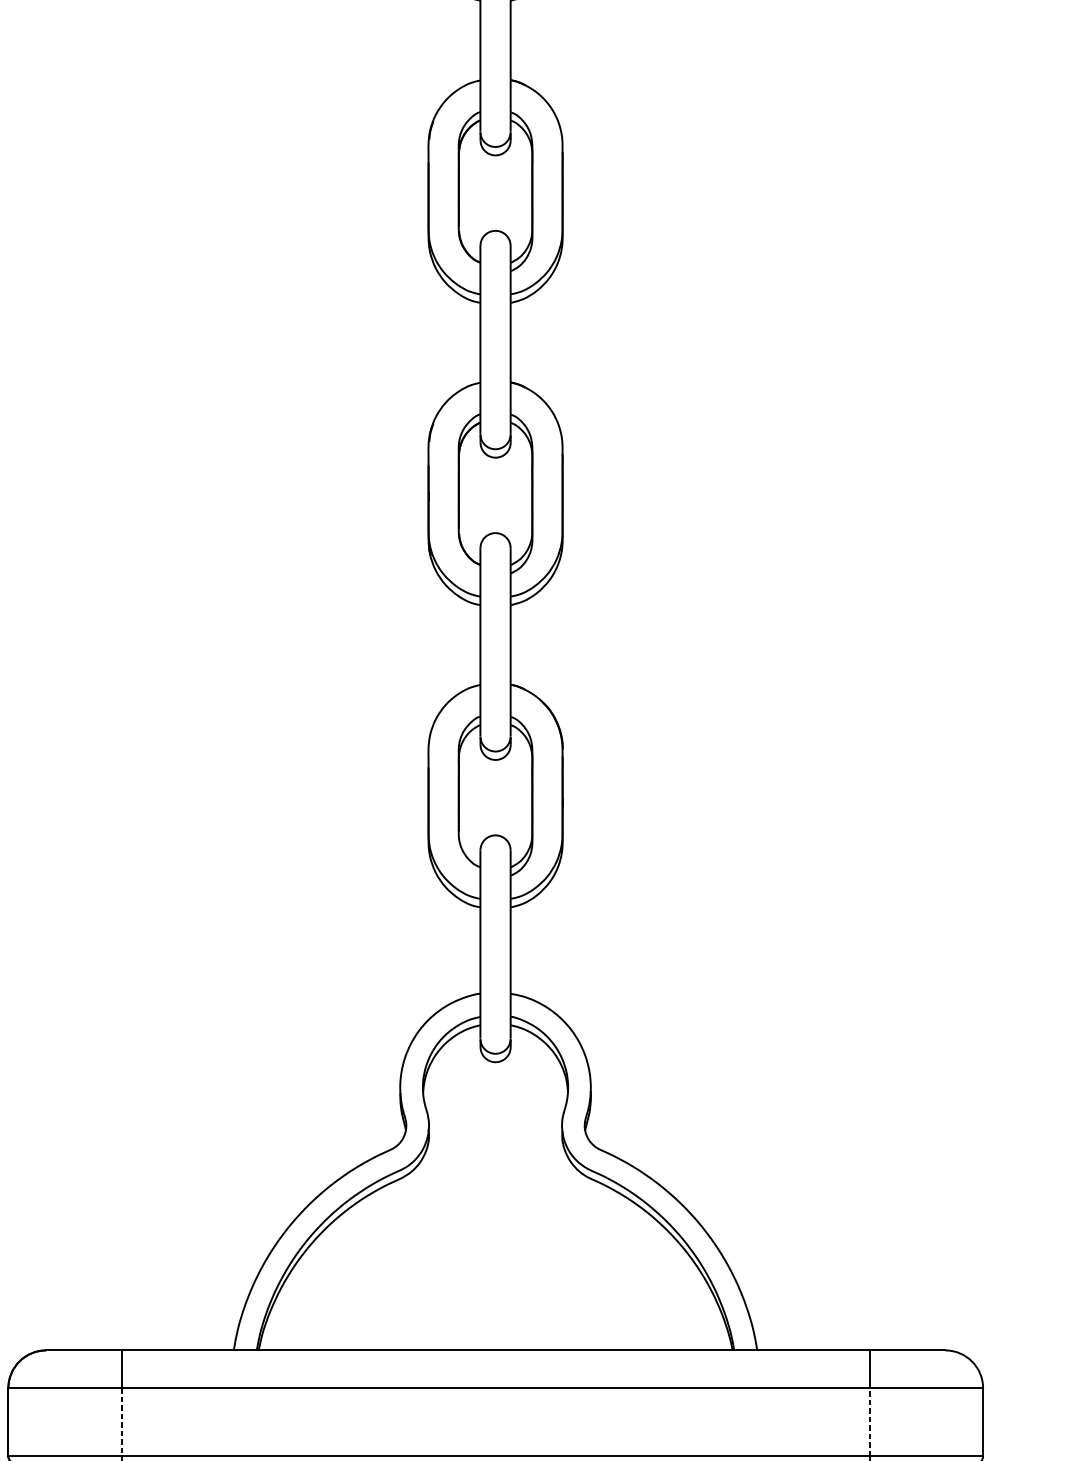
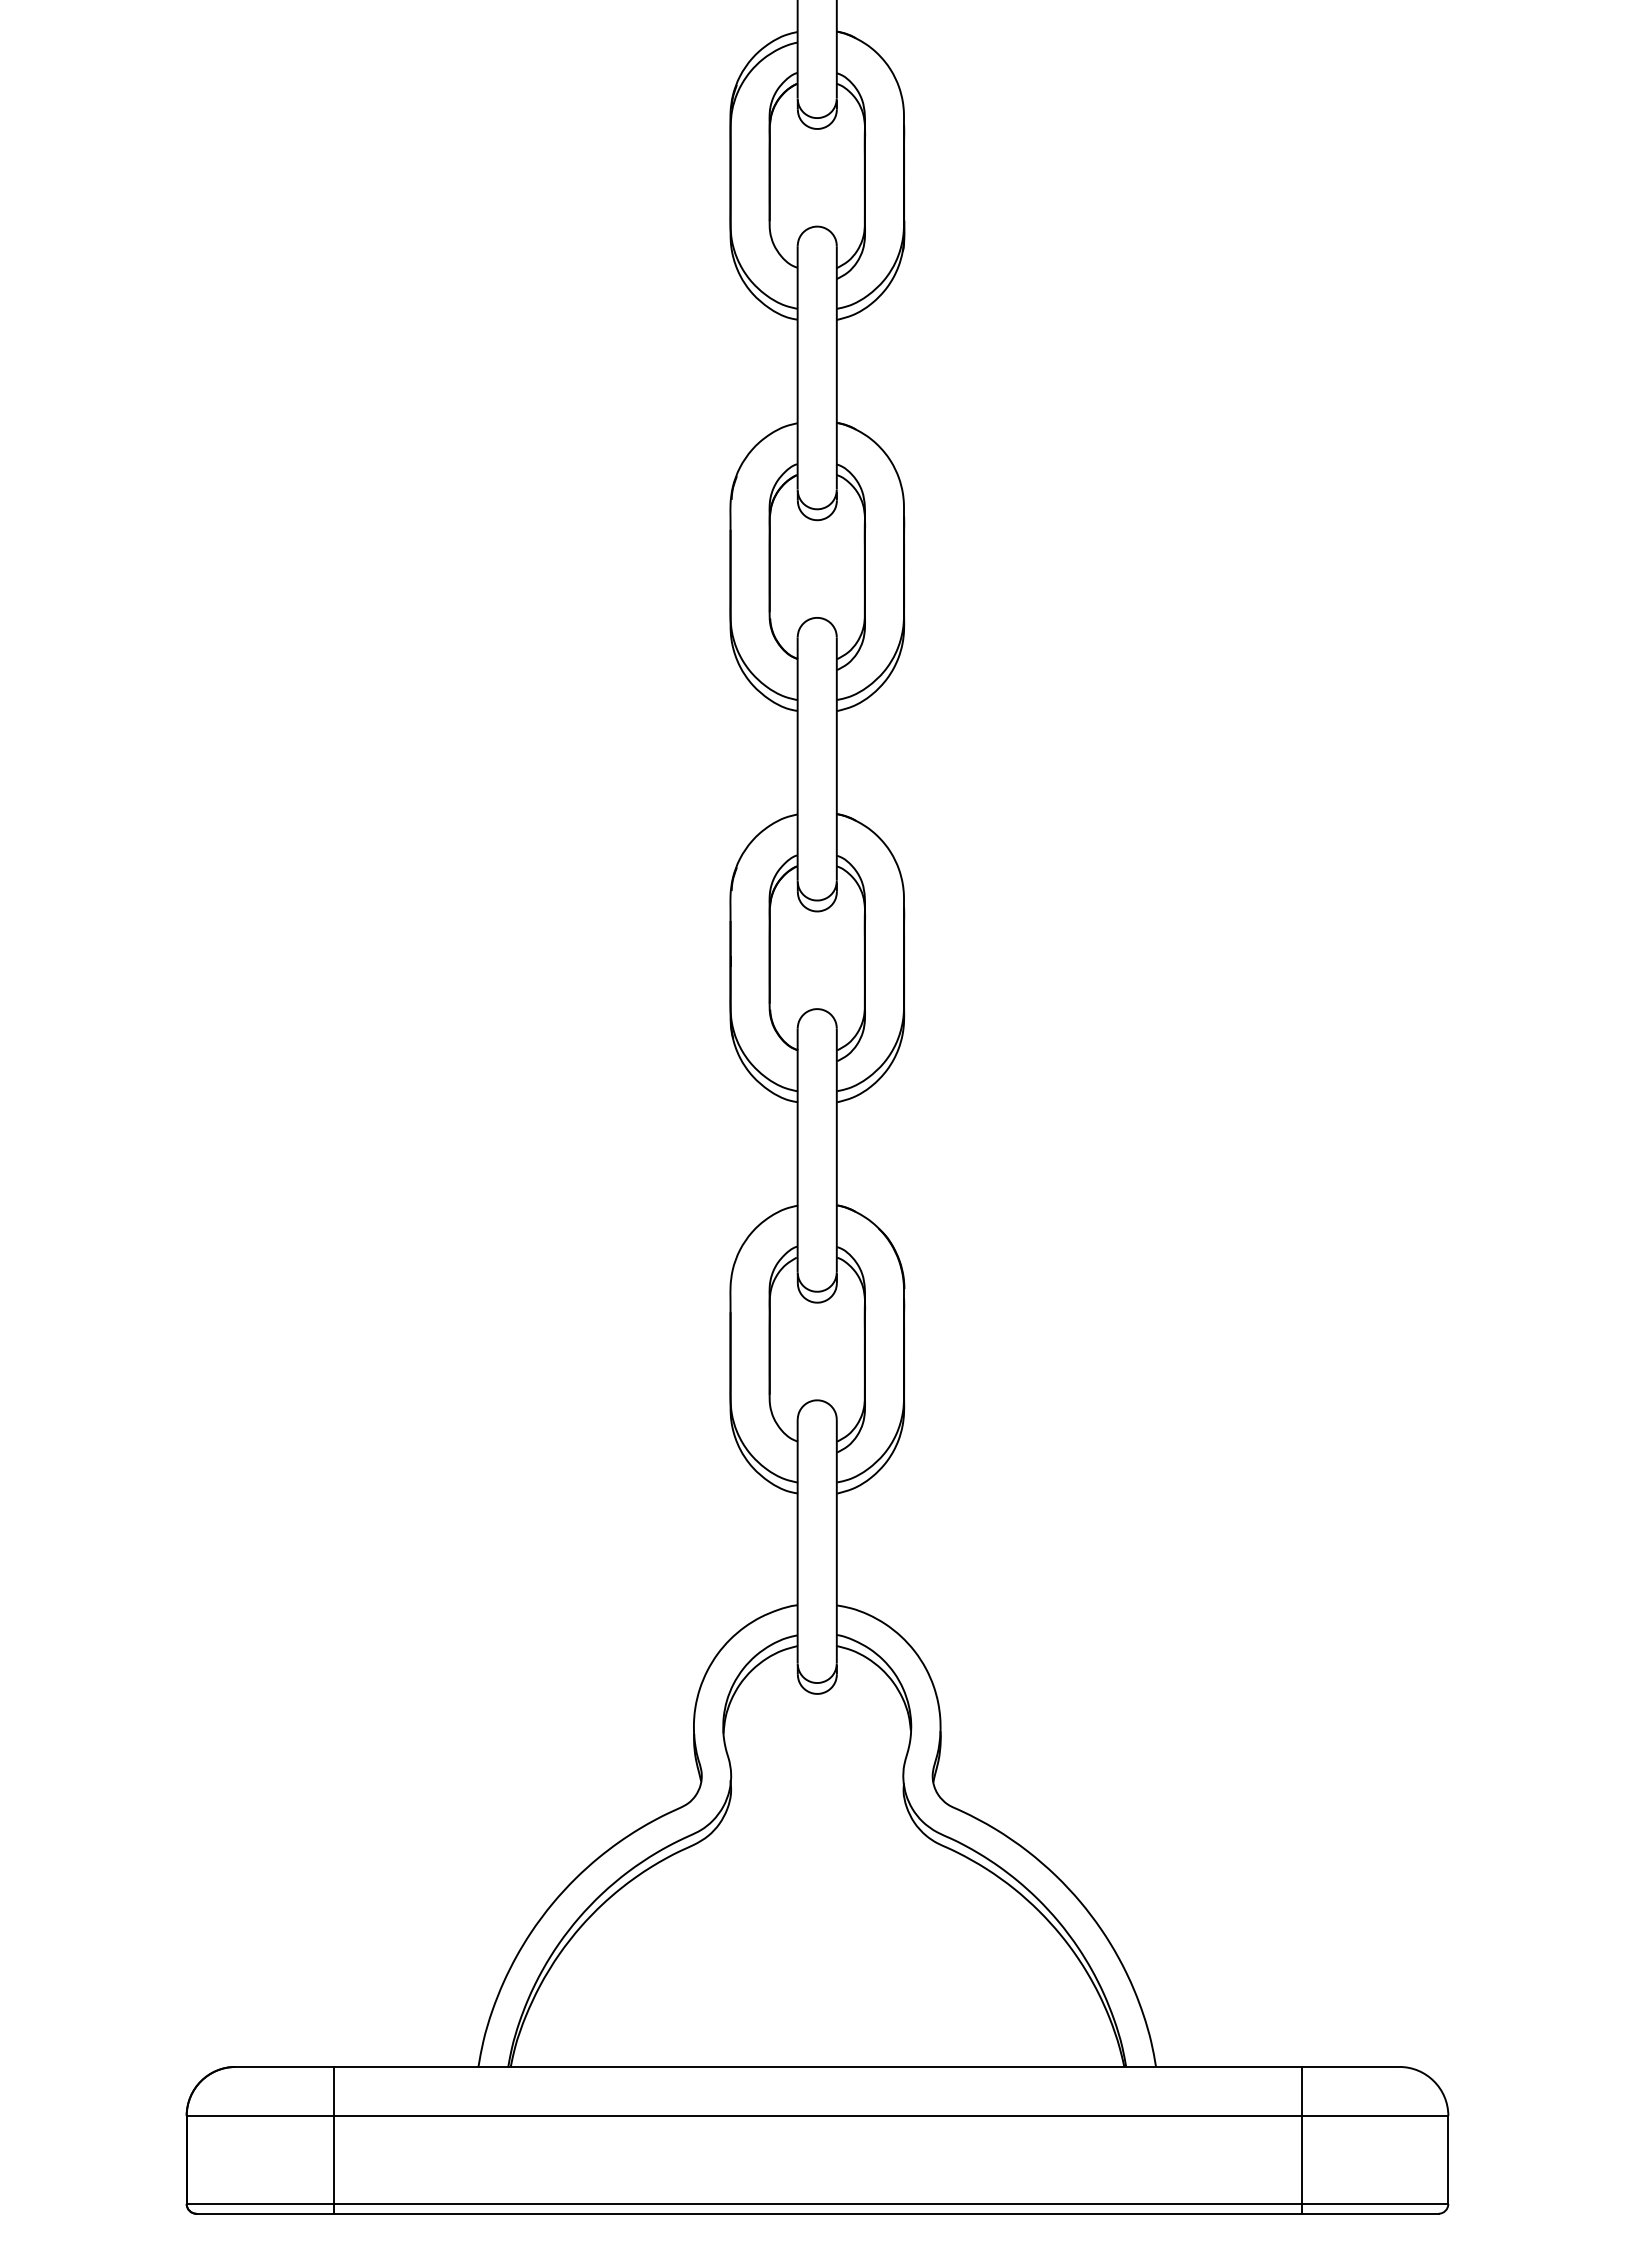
line: (869, 1421) -> (1301, 2159), dashed -> solid
line: (121, 1422) -> (333, 2160), dashed -> solid

